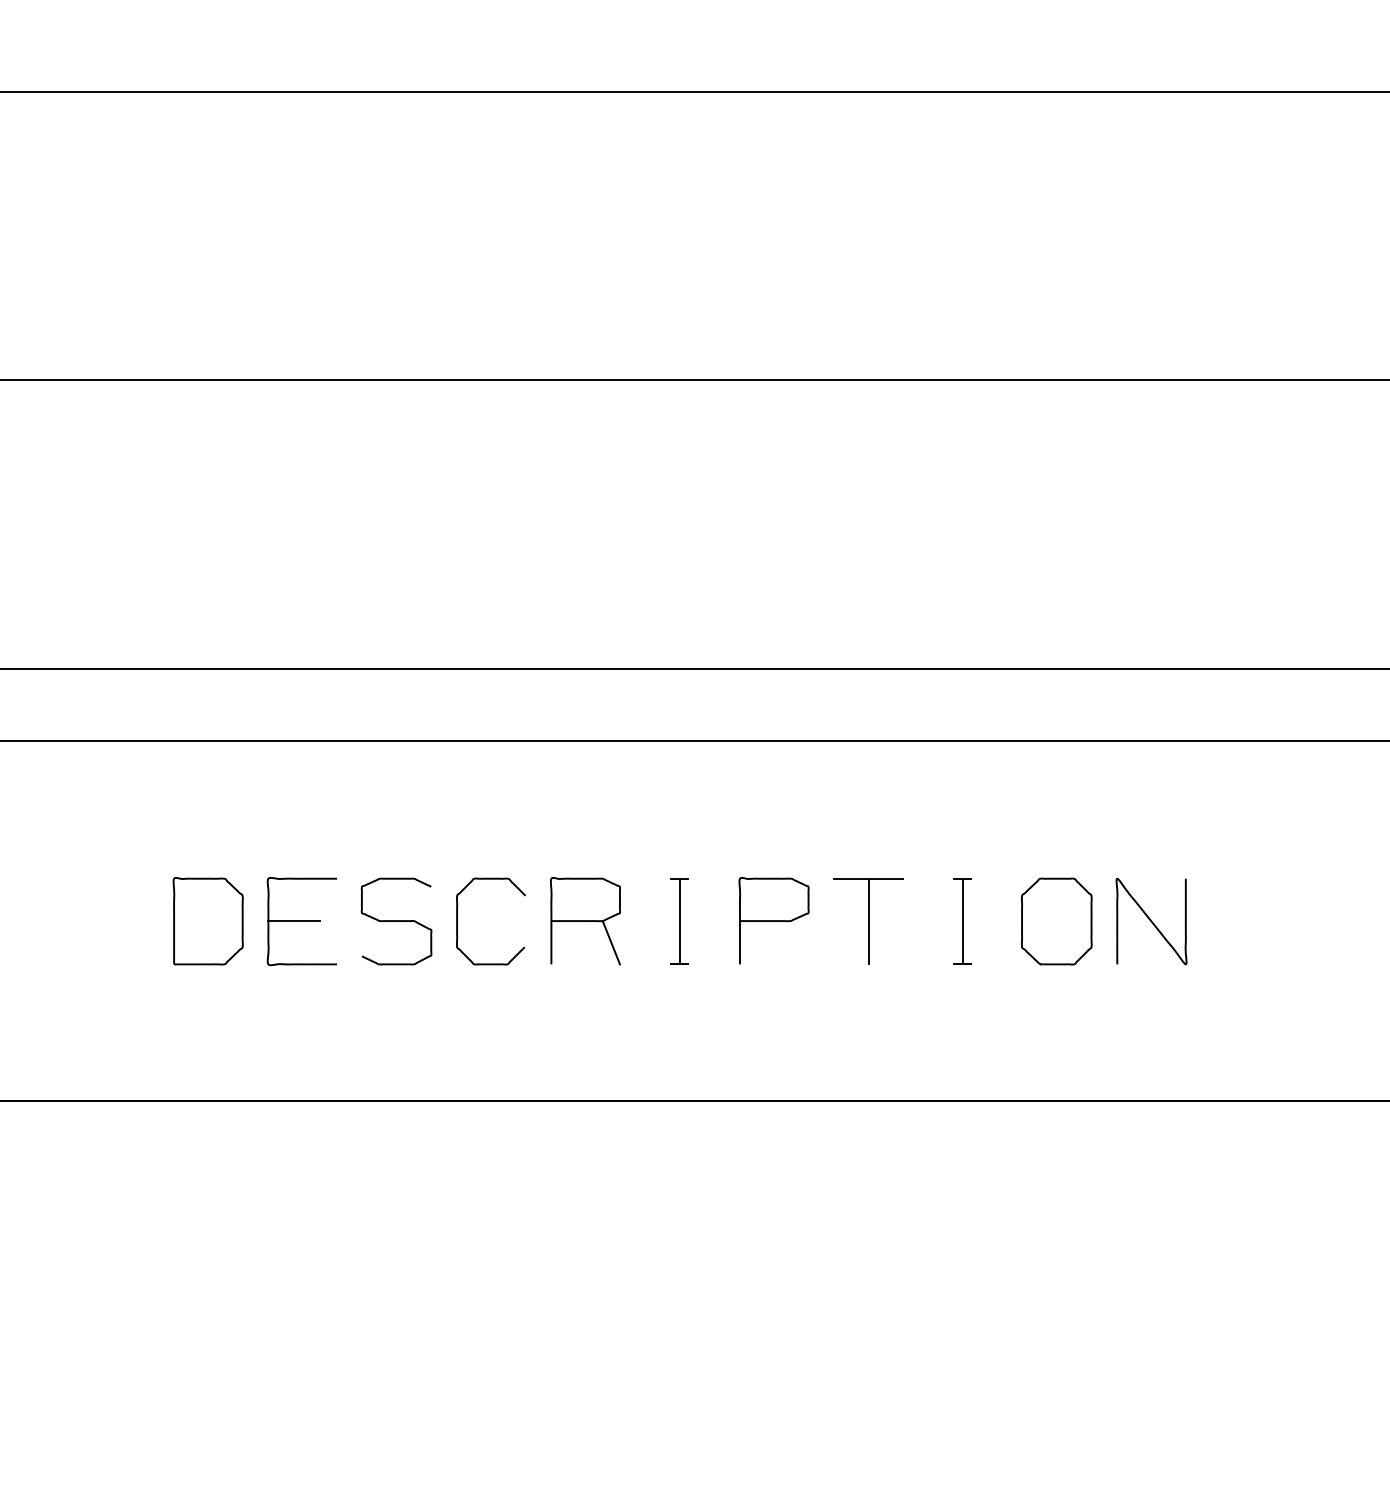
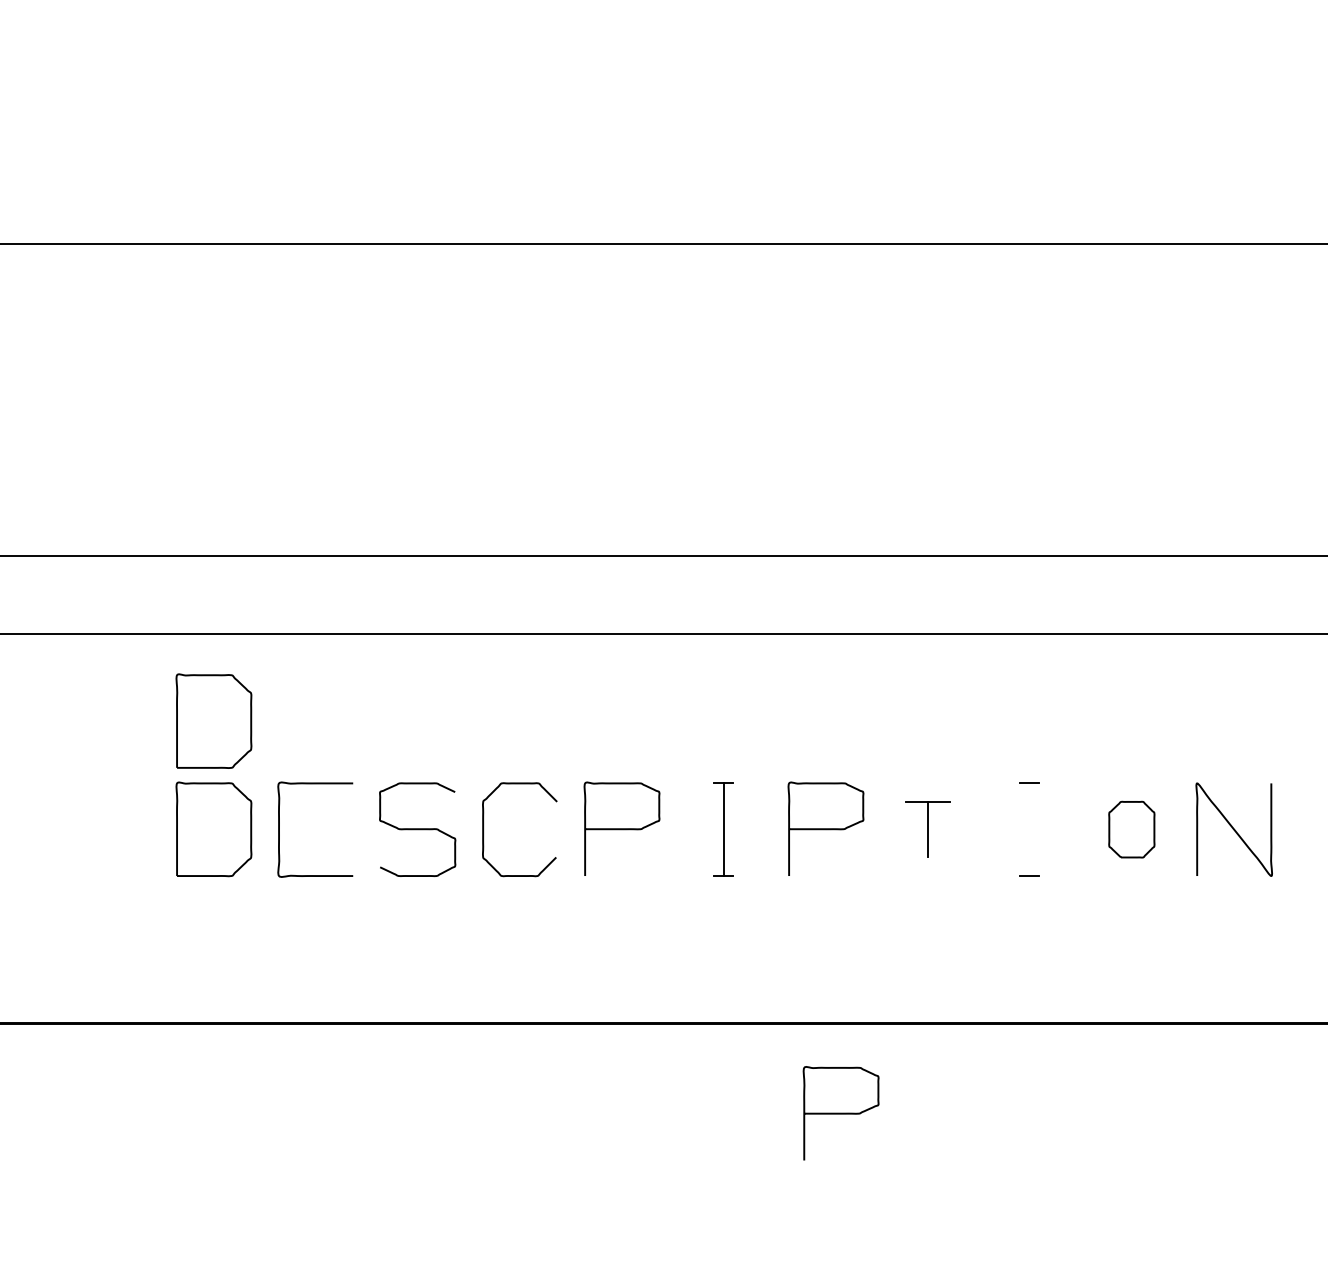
part: (207, 821) -> (213, 721), added
line: (293, 921) -> (306, 829), removed
part: (868, 921) -> (928, 829), size x0.6
line: (962, 921) -> (1029, 829), removed
part: (1056, 921) -> (1131, 829), size x0.6
line: (610, 942) -> (649, 852), removed
curve: (787, 1183) -> (840, 1113), added

